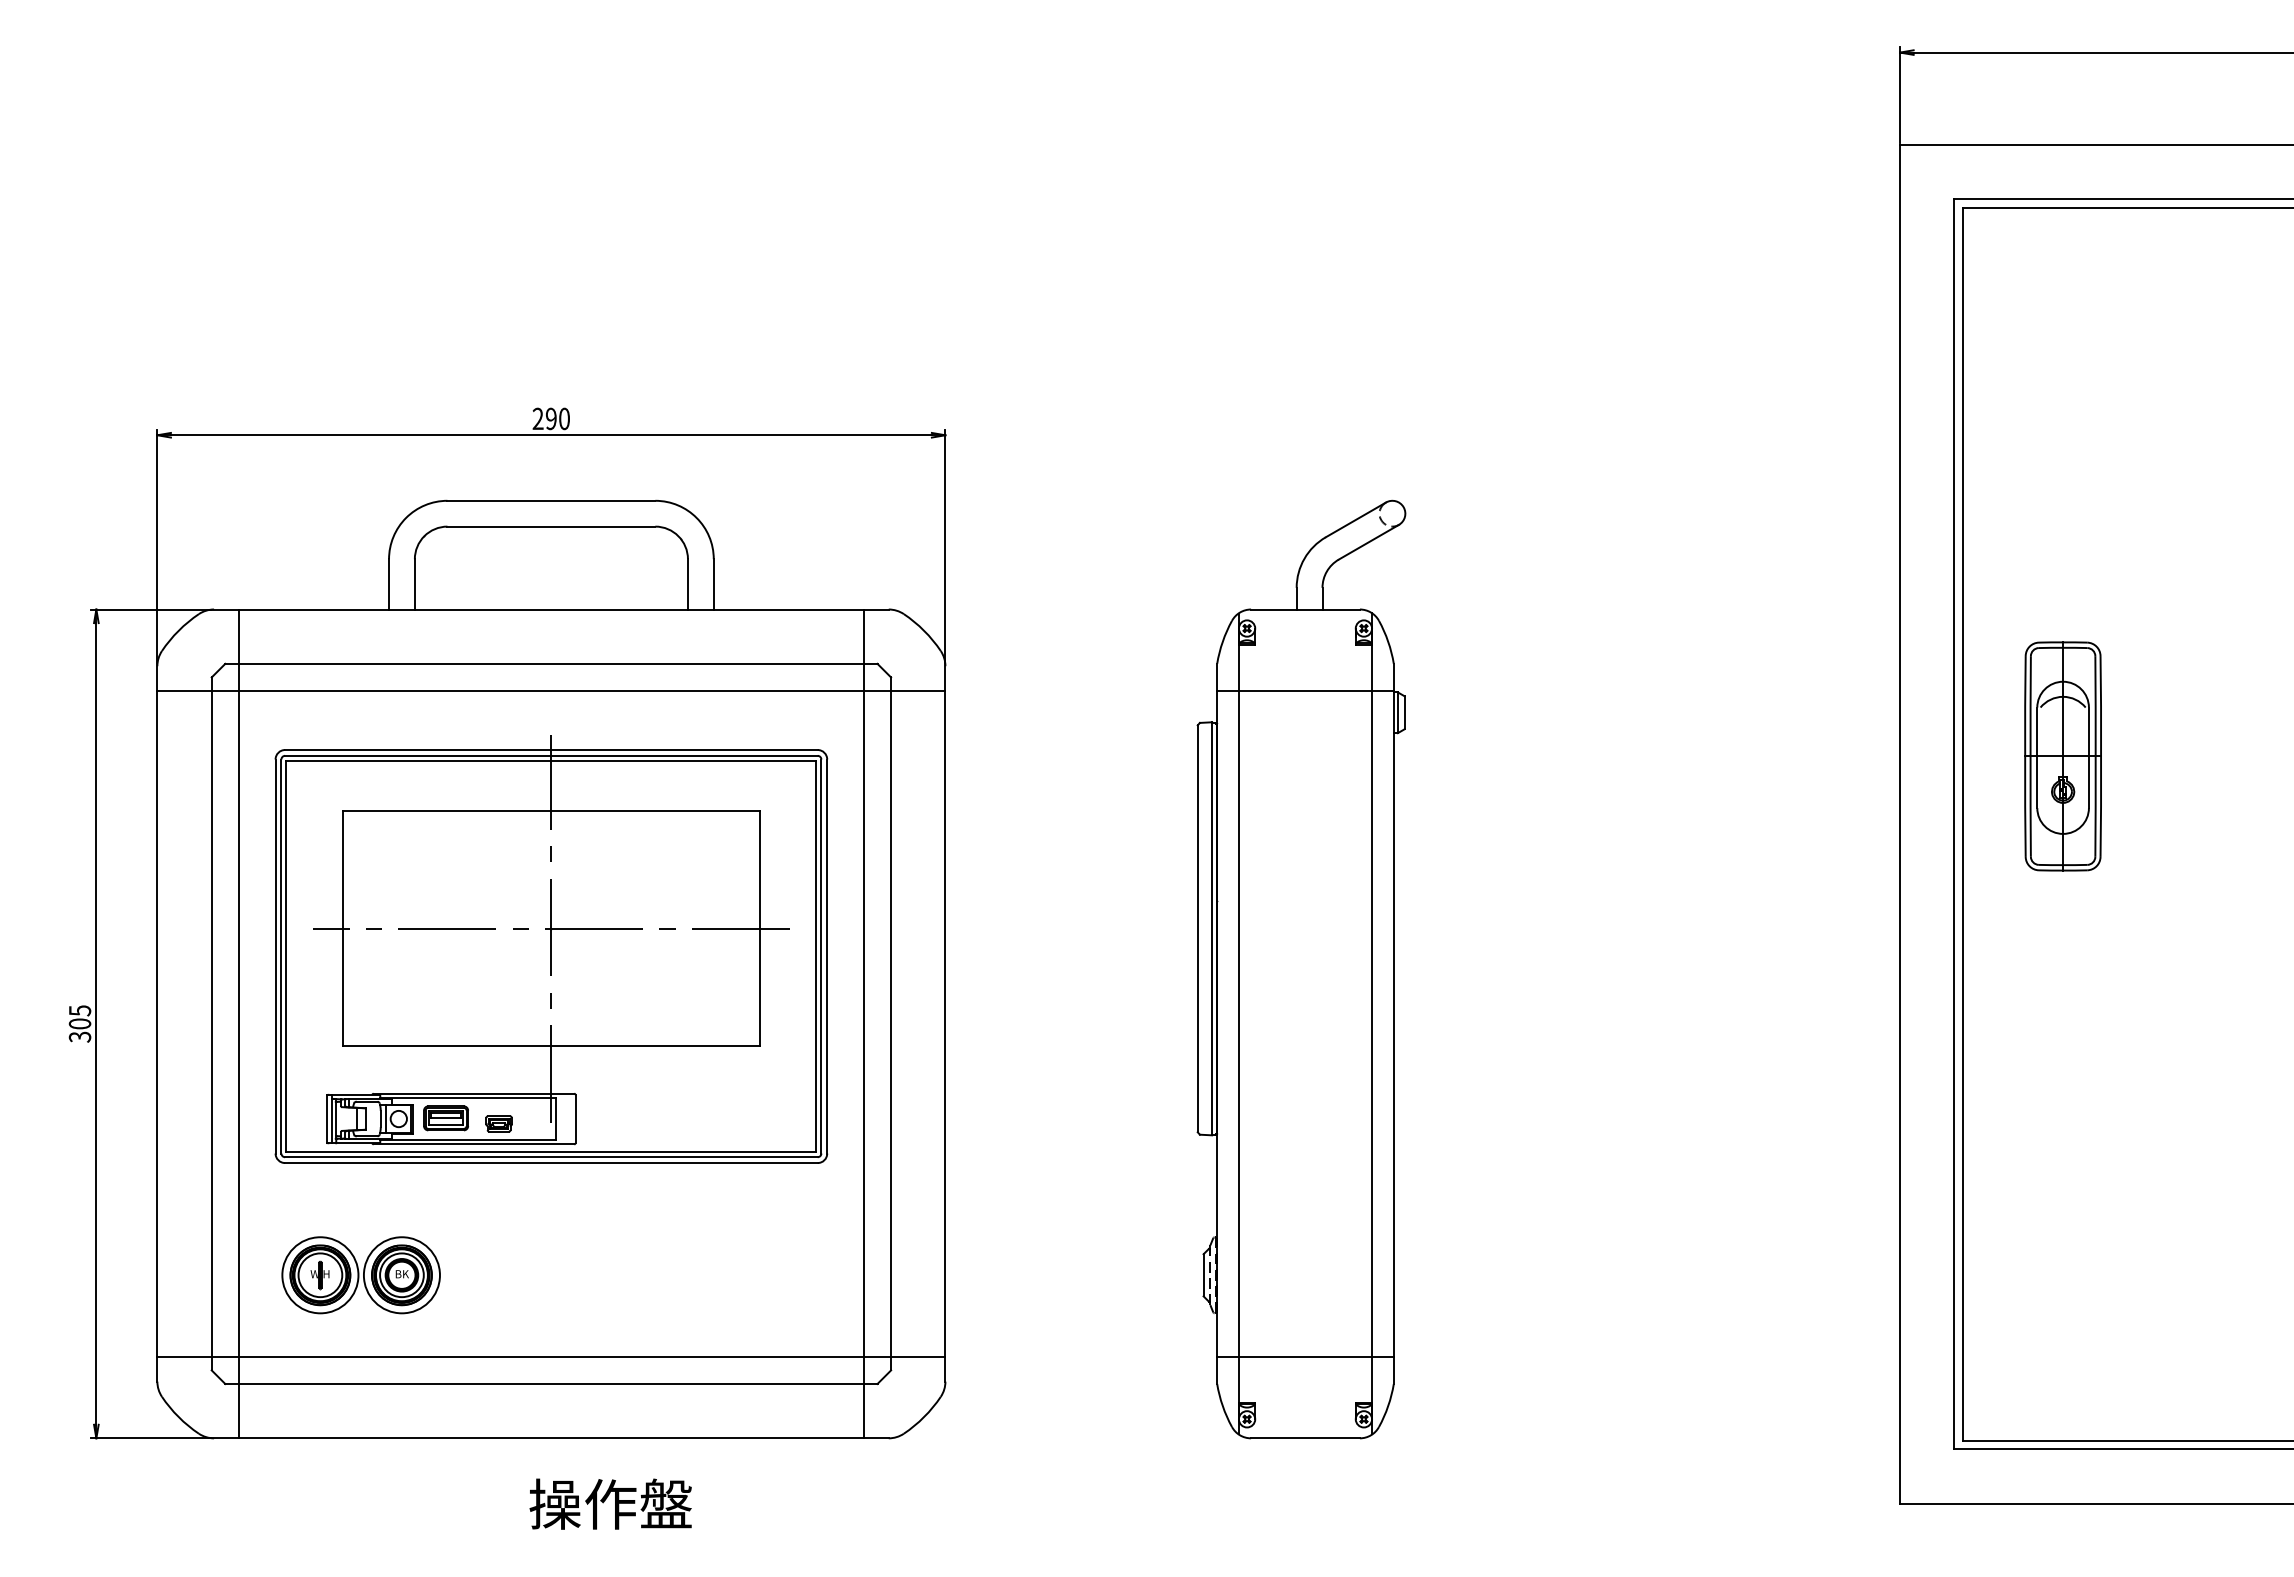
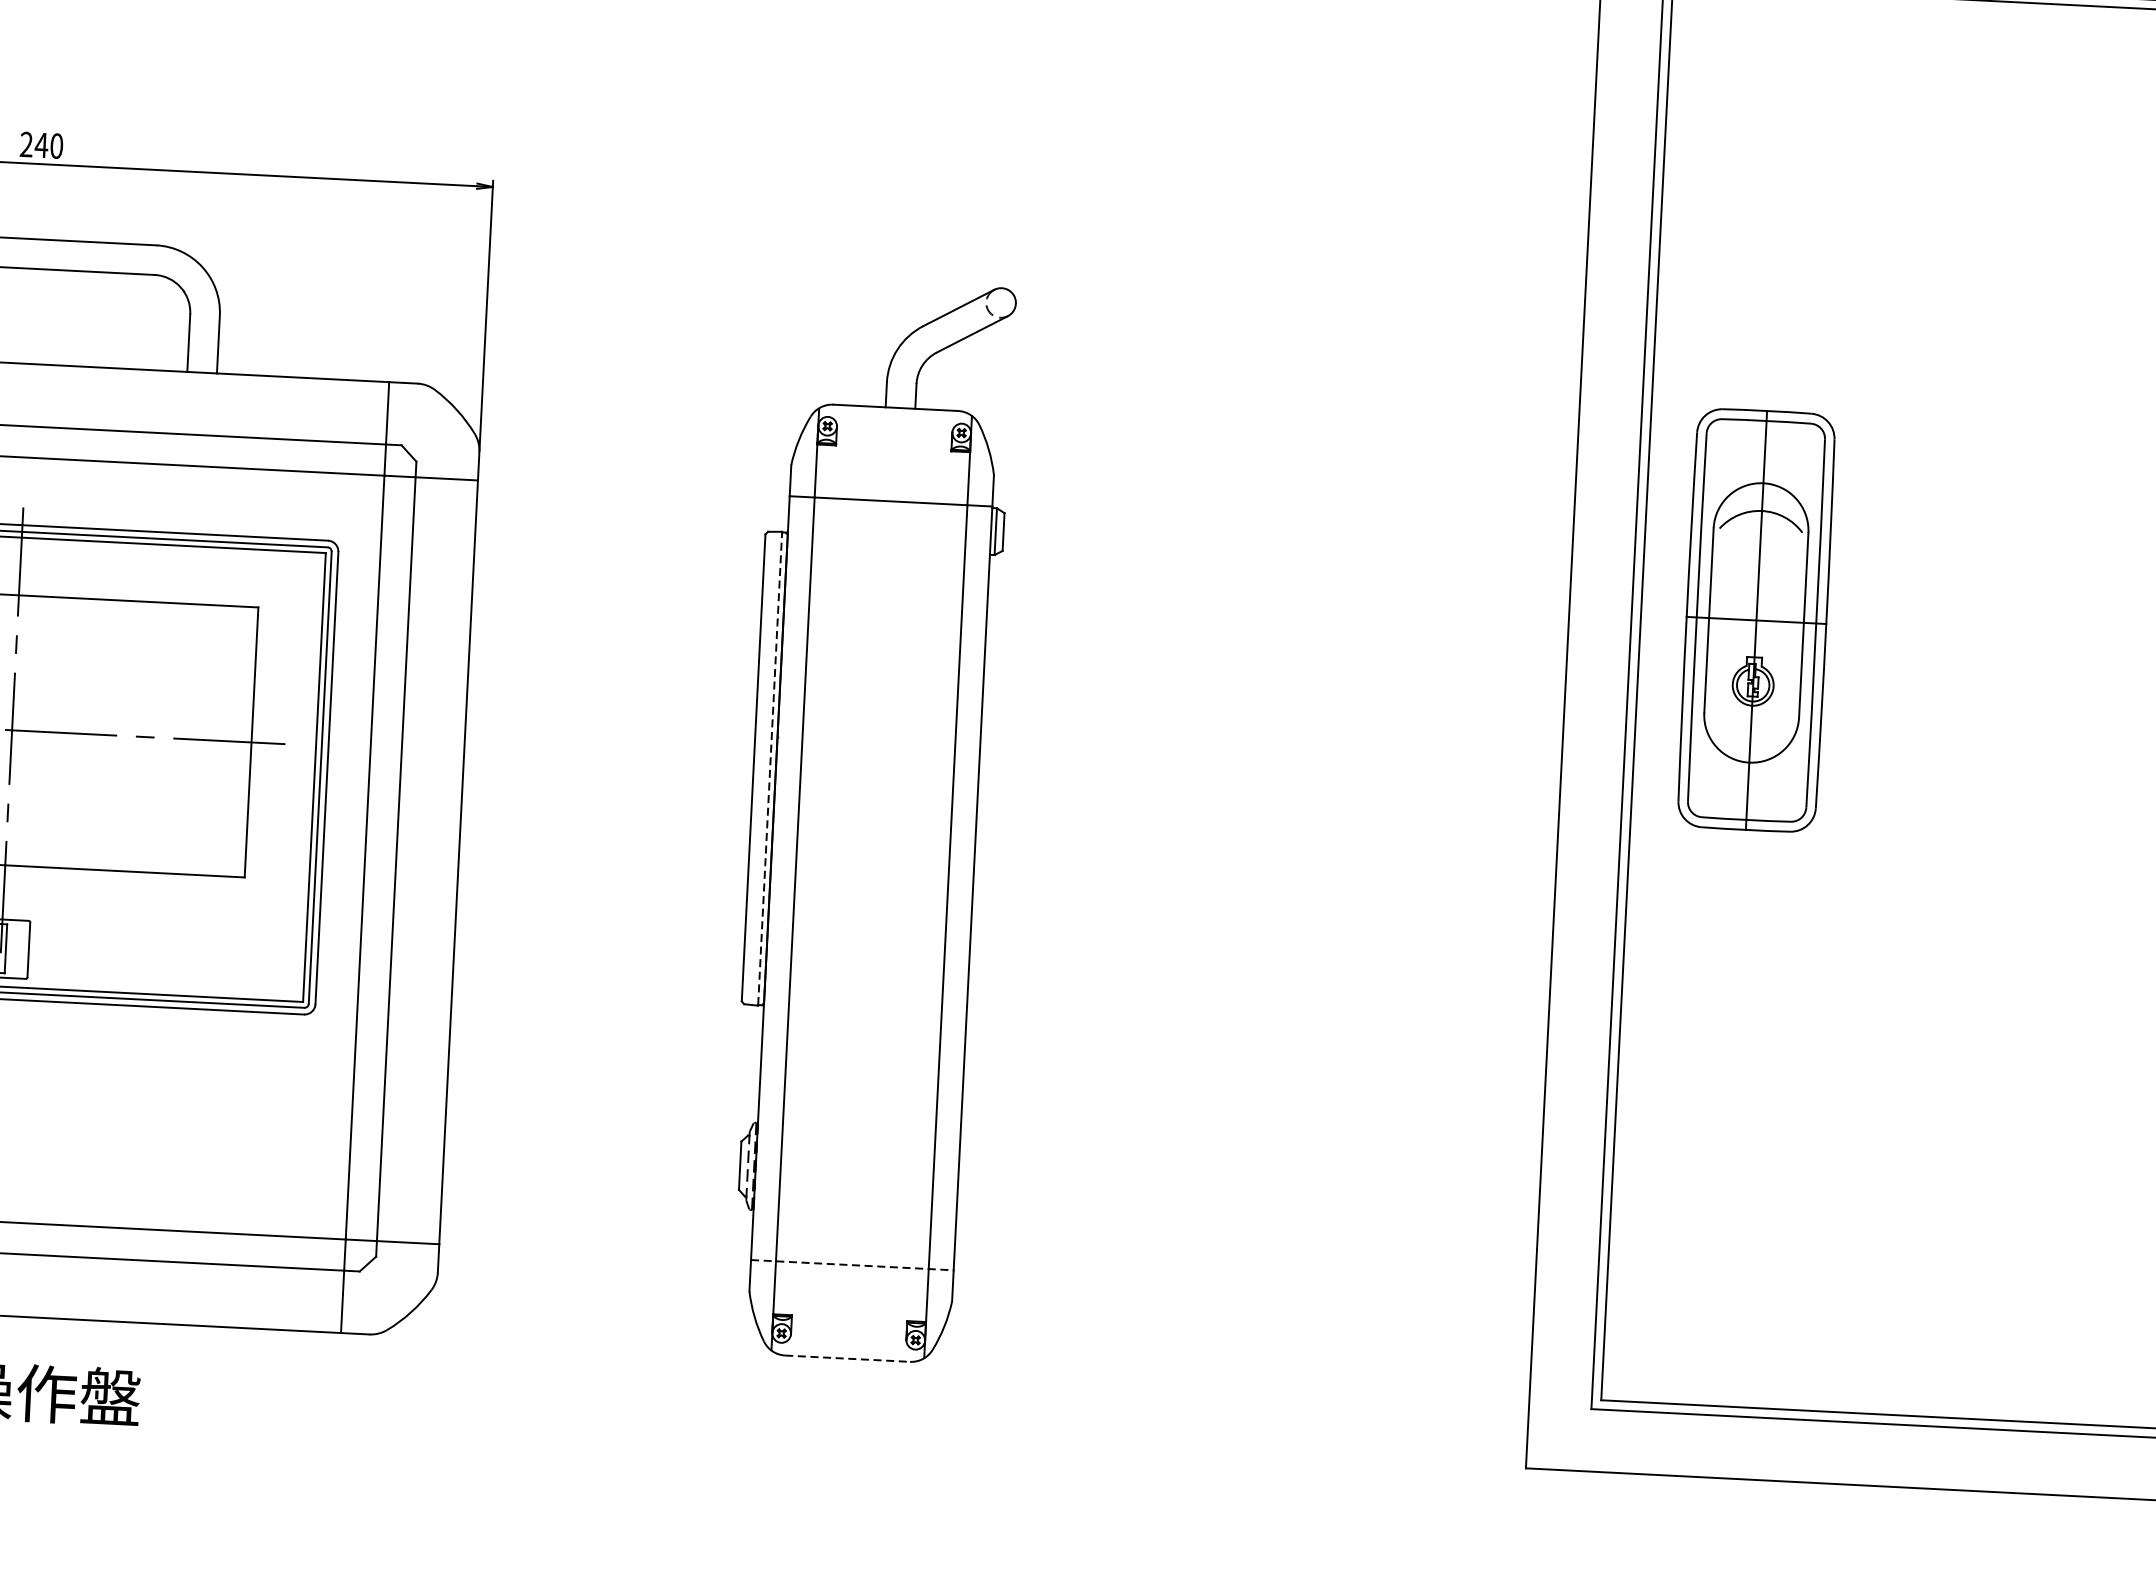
text: (551, 418) -> (41, 144), 290 -> 240
part: (2062, 756) -> (1755, 620), size x1.6
line: (1212, 928) -> (770, 768), solid -> dashed
line: (1306, 1356) -> (853, 1264), solid -> dashed
line: (1306, 1438) -> (848, 1358), solid -> dashed

